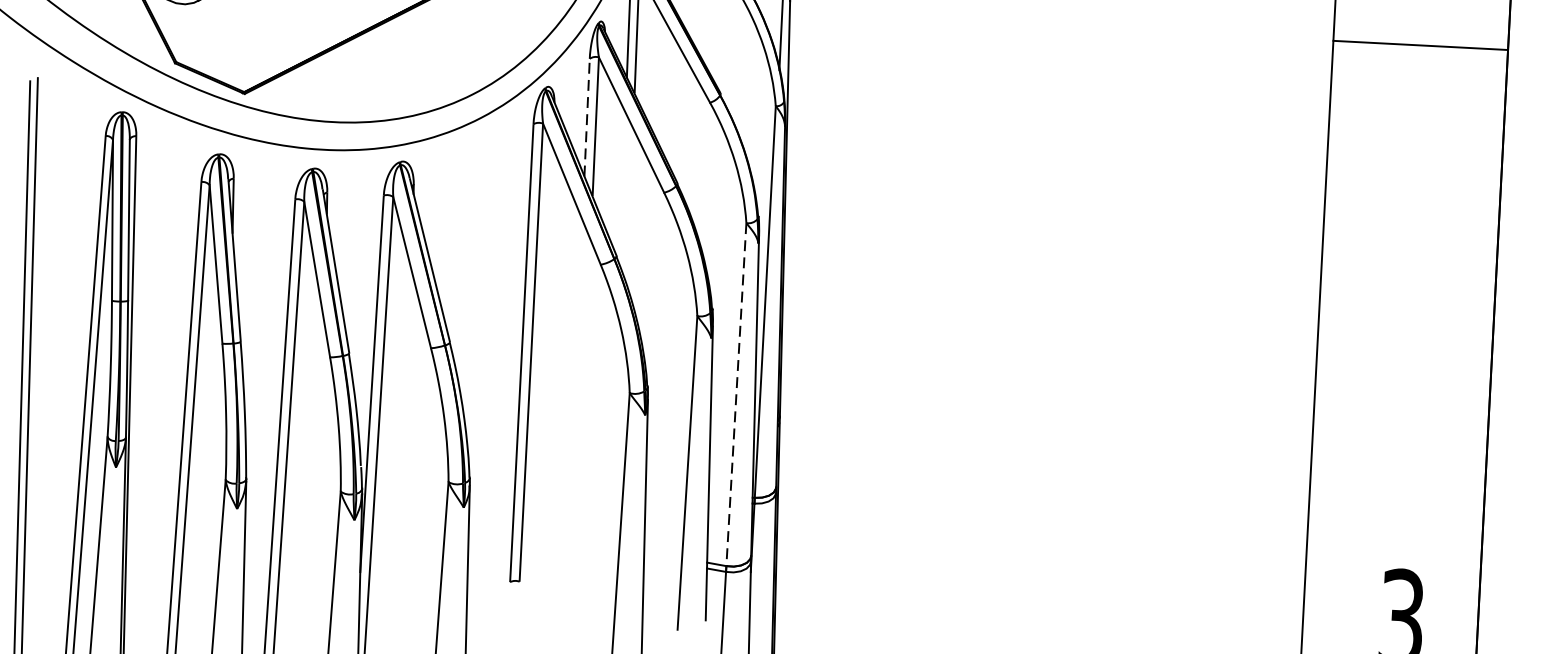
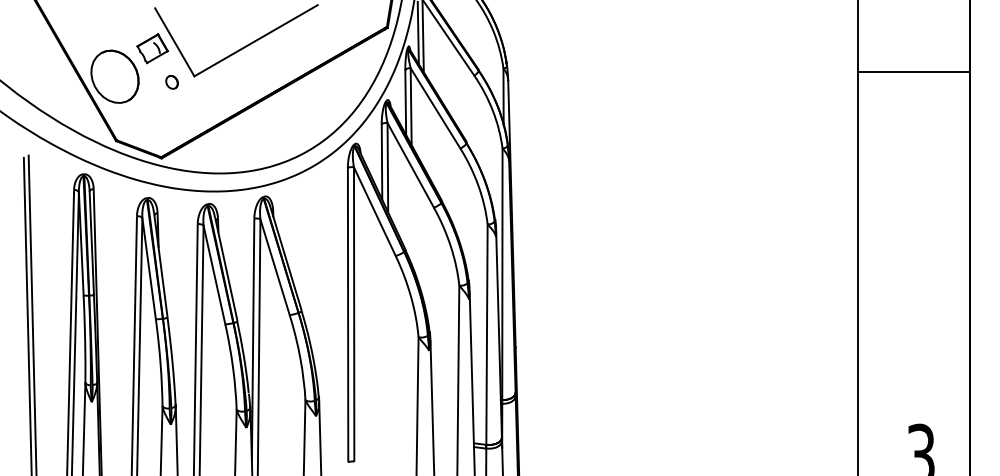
line: (1420, 44) -> (913, 71), moved
line: (587, 118) -> (382, 162), dashed -> solid
line: (735, 395) -> (486, 335), dashed -> solid

